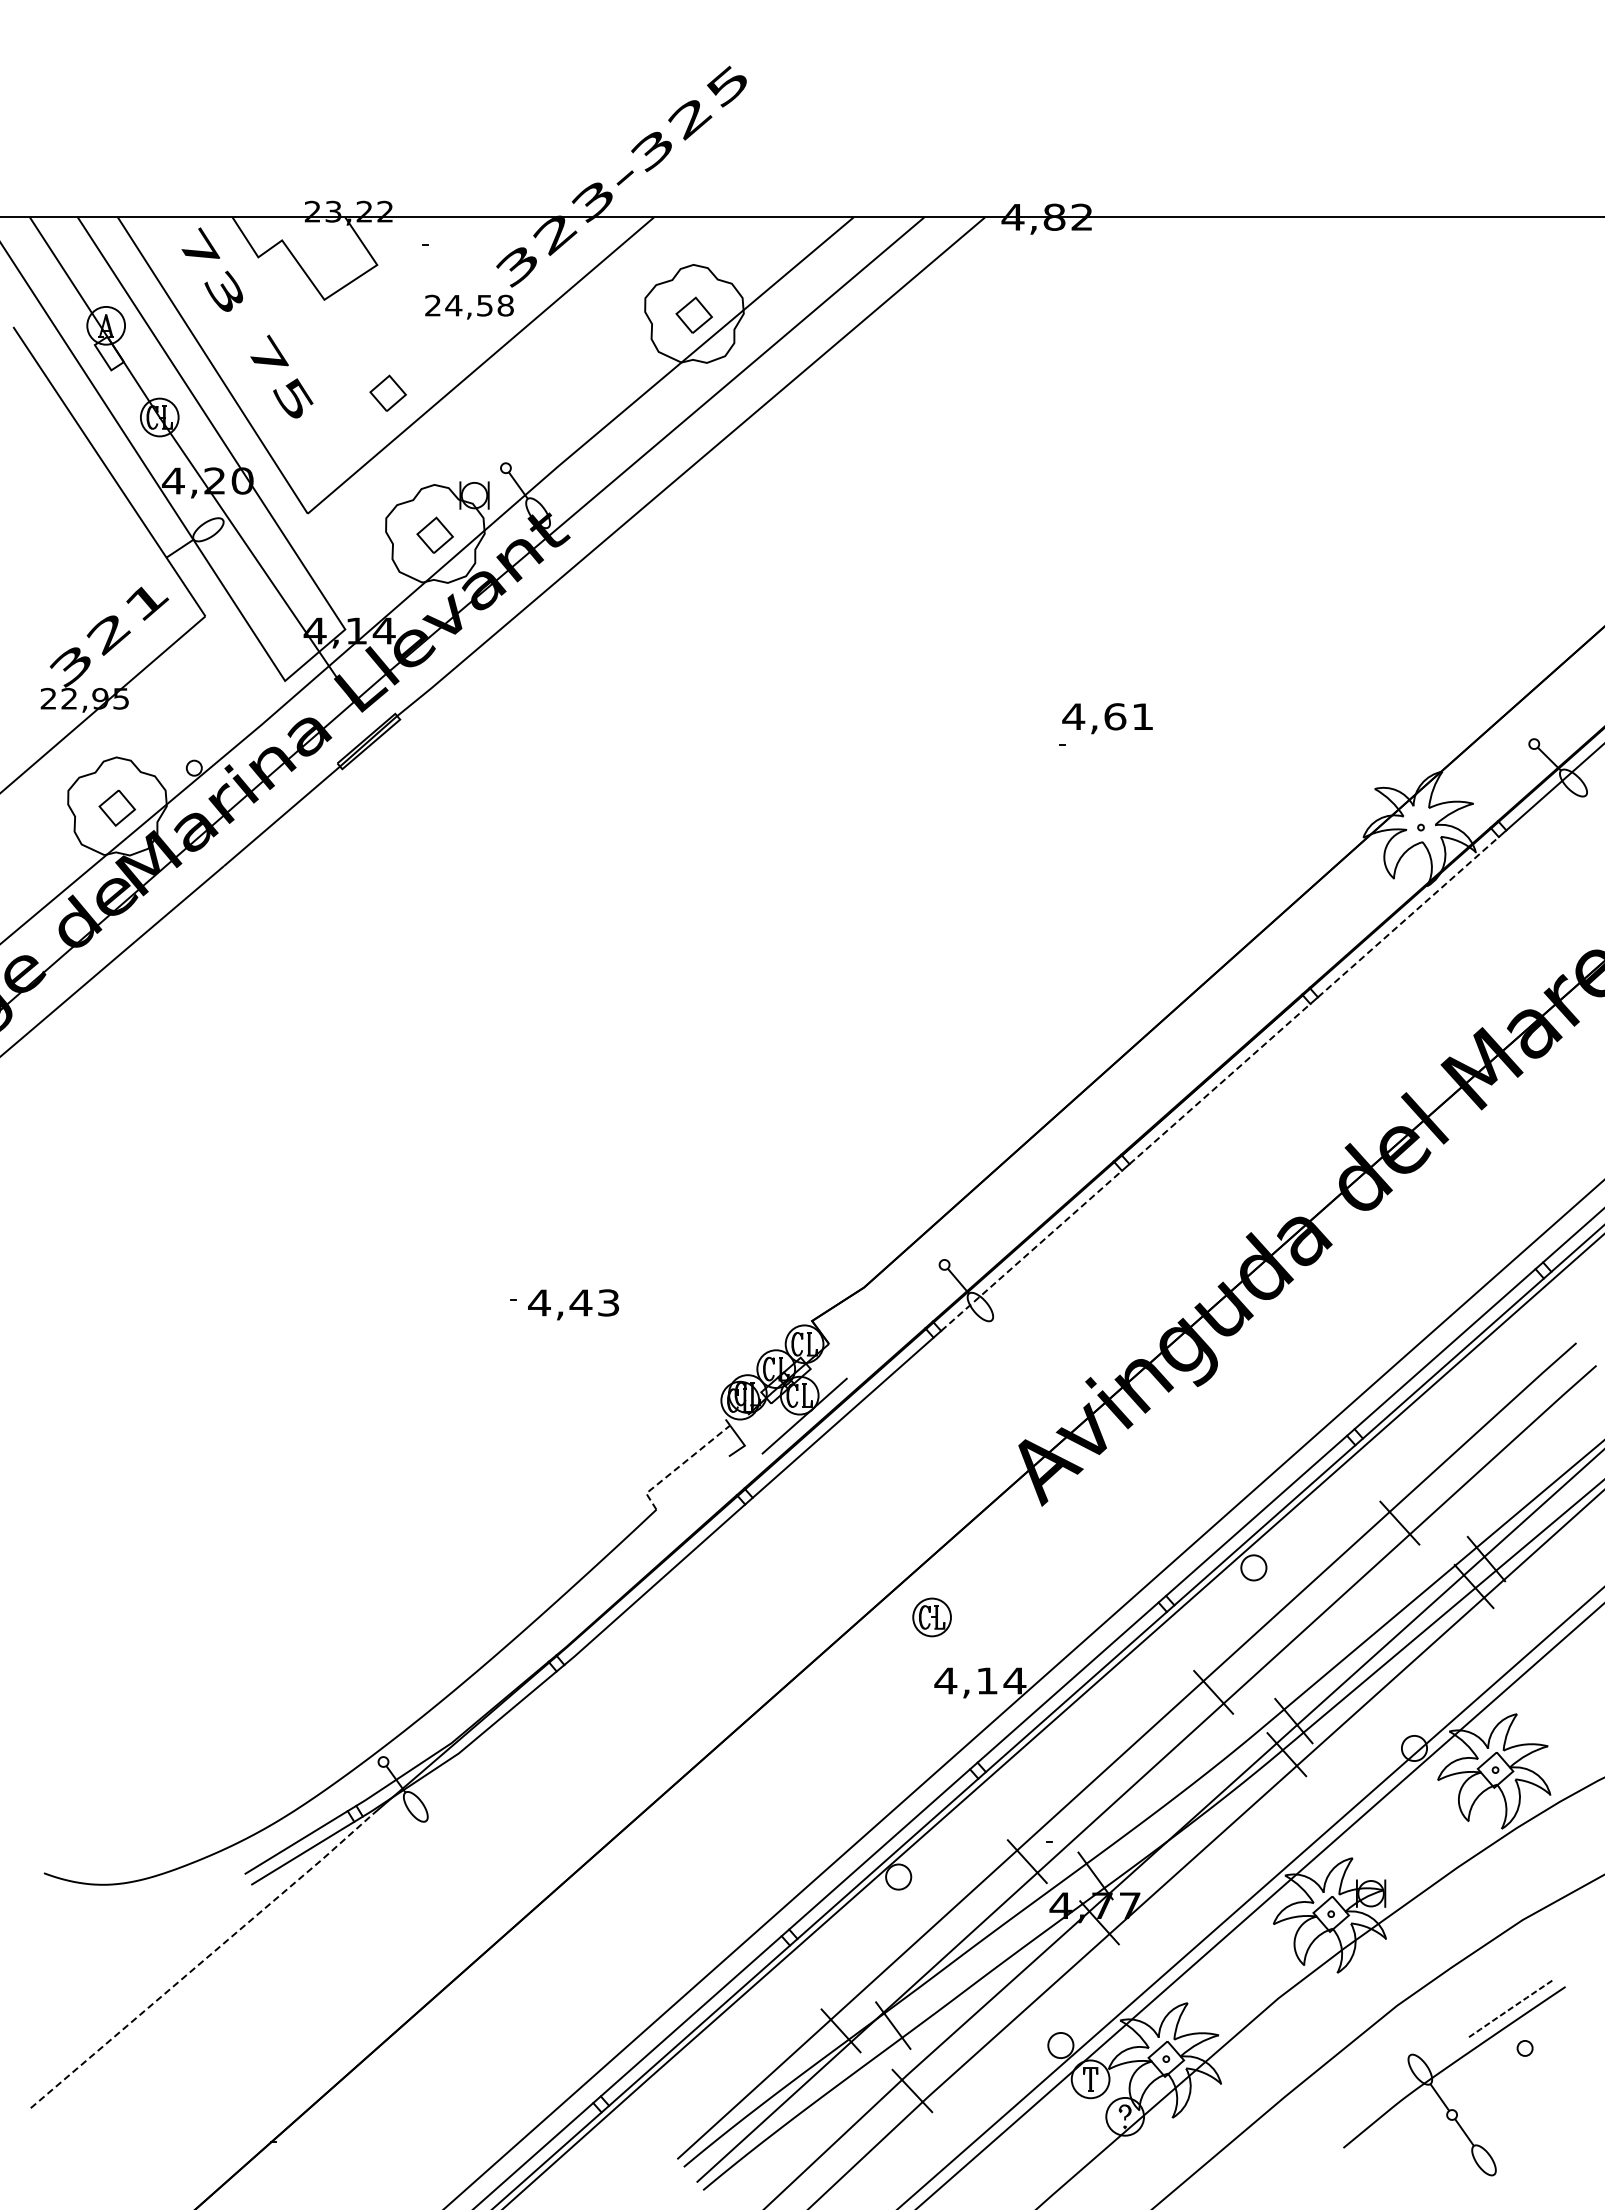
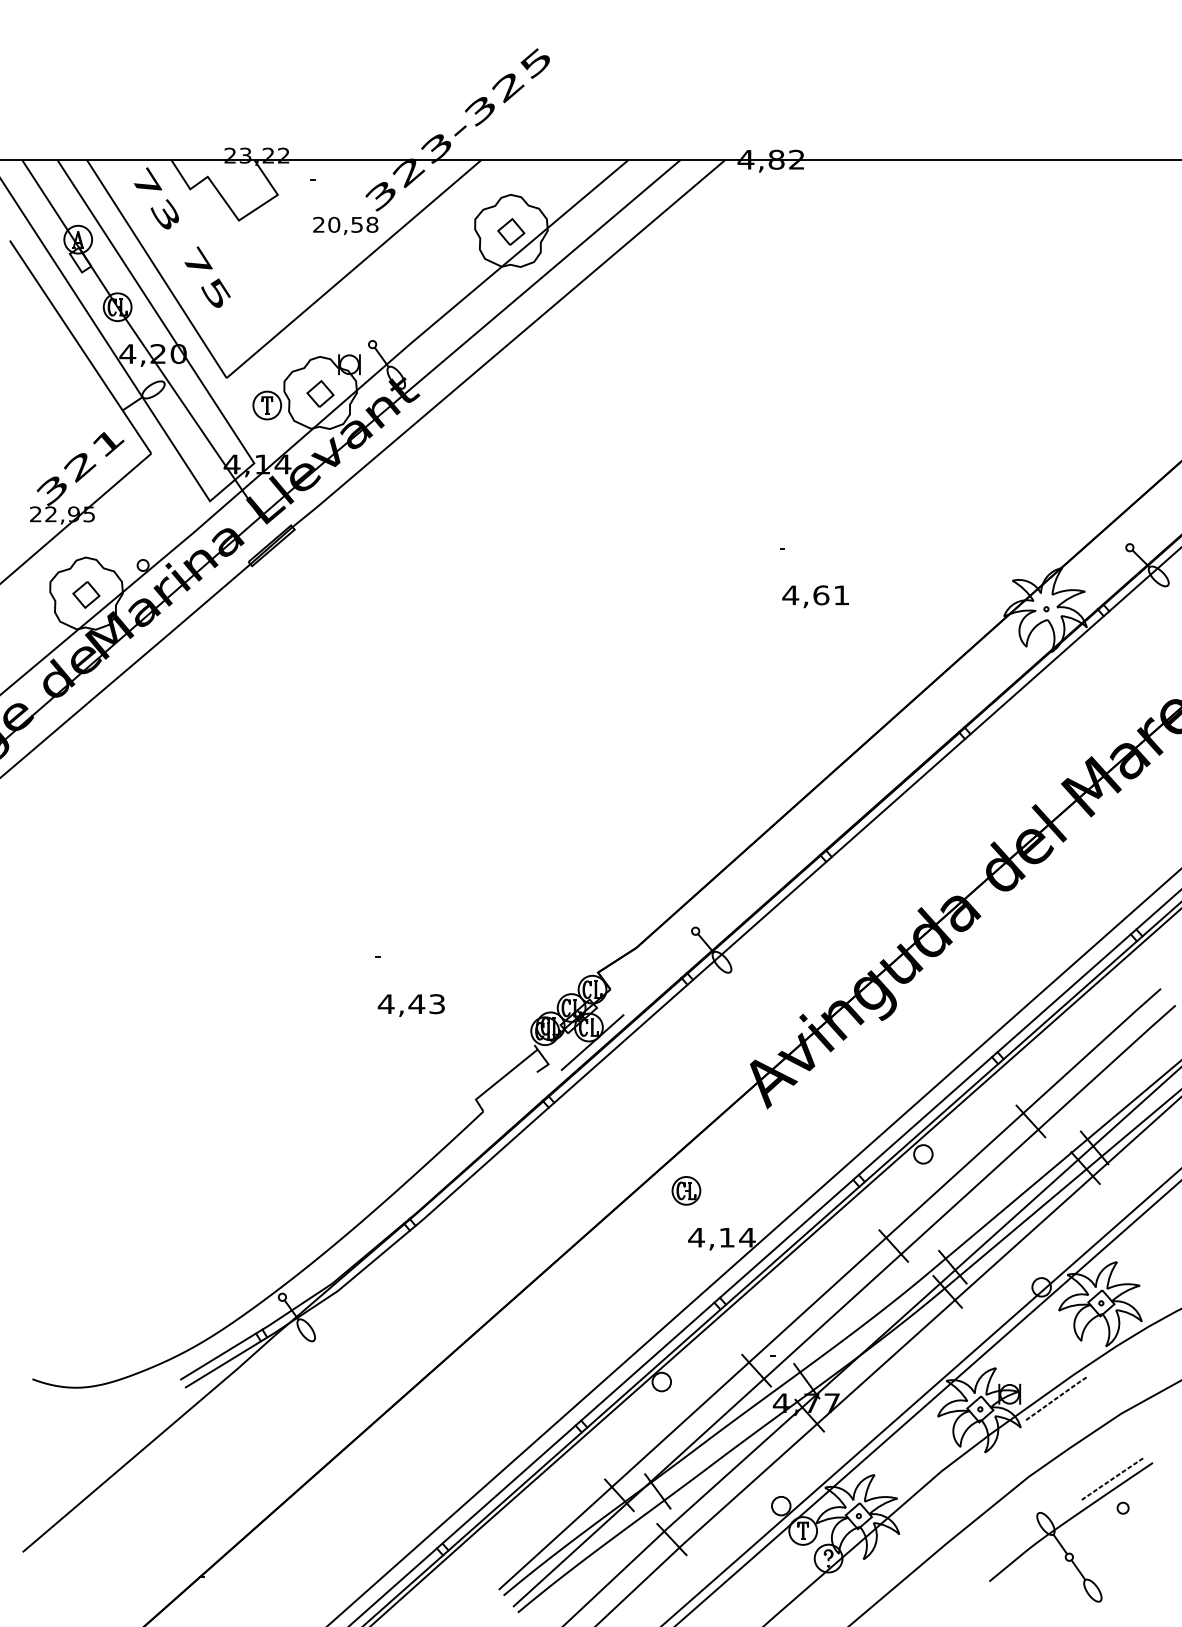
text: (453, 305) -> (333, 224), 24,58 -> 20,58
part: (387, 392) -> (285, 288), removed
part: (362, 550) -> (266, 405), added
text: (1107, 718) -> (815, 596), moved
line: (1408, 917) -> (1037, 675), dashed -> solid
line: (1220, 1084) -> (898, 798), dashed -> solid
line: (1031, 1250) -> (759, 920), dashed -> solid
text: (573, 1304) -> (411, 1005), moved
line: (680, 1465) -> (501, 1078), dashed -> solid
line: (1434, 1899) -> (1056, 1398), added
line: (203, 1961) -> (149, 1444), dashed -> solid

